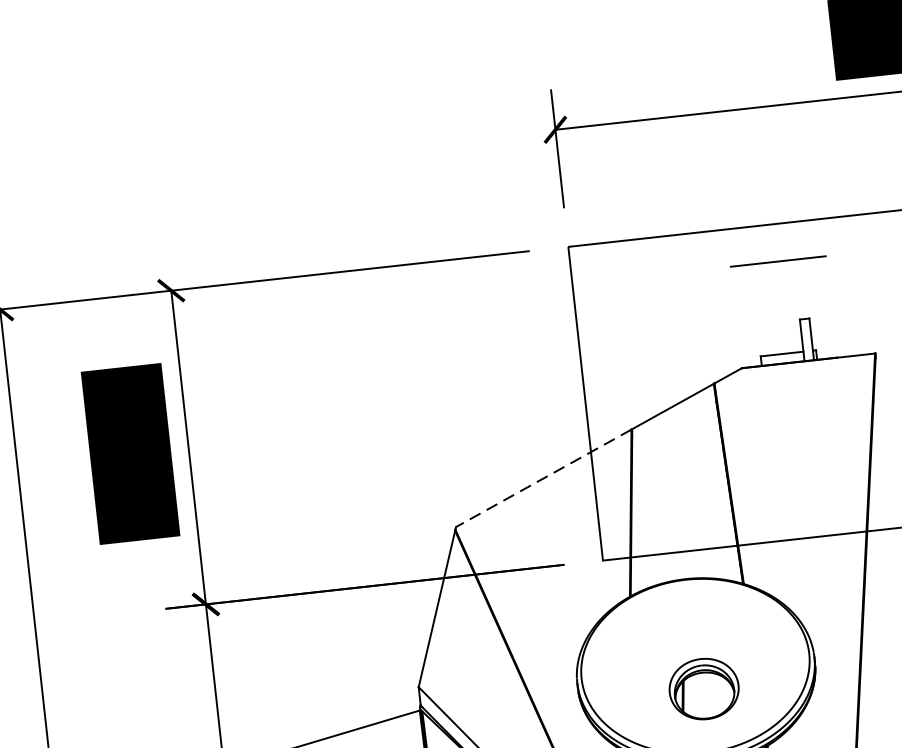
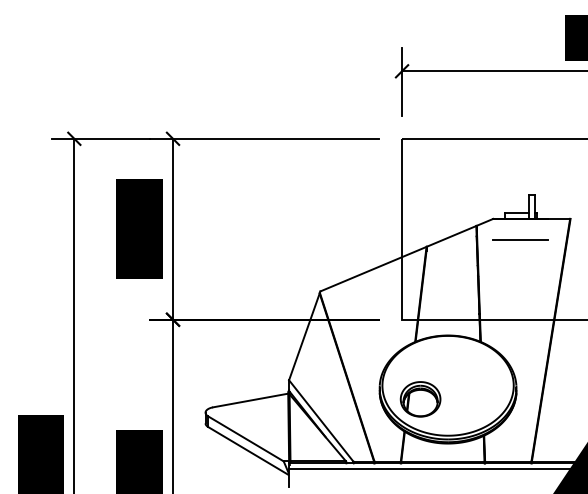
line: (777, 260) -> (520, 239), moved
line: (543, 478) -> (373, 269), dashed -> solid
part: (703, 689) -> (420, 399), moved

